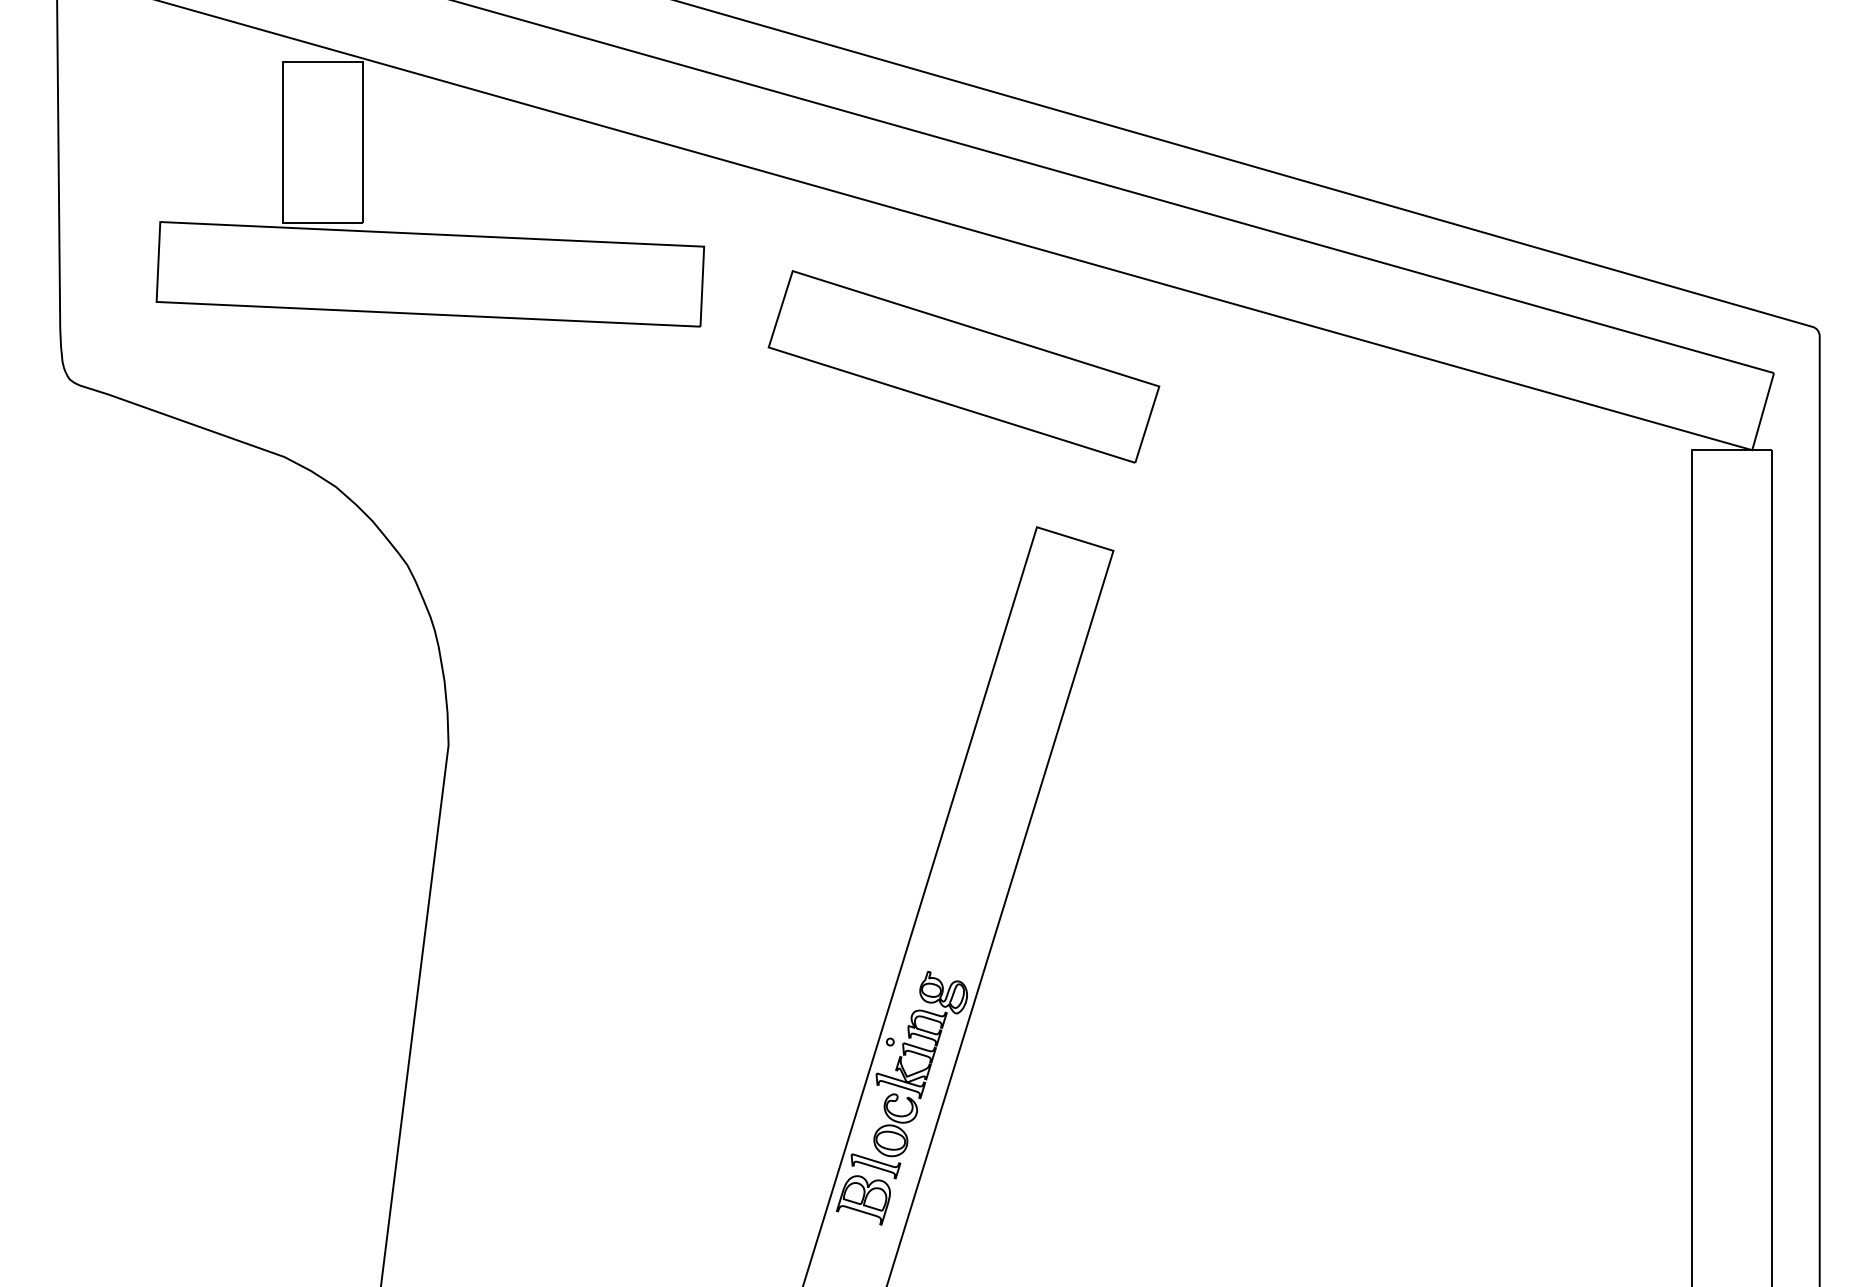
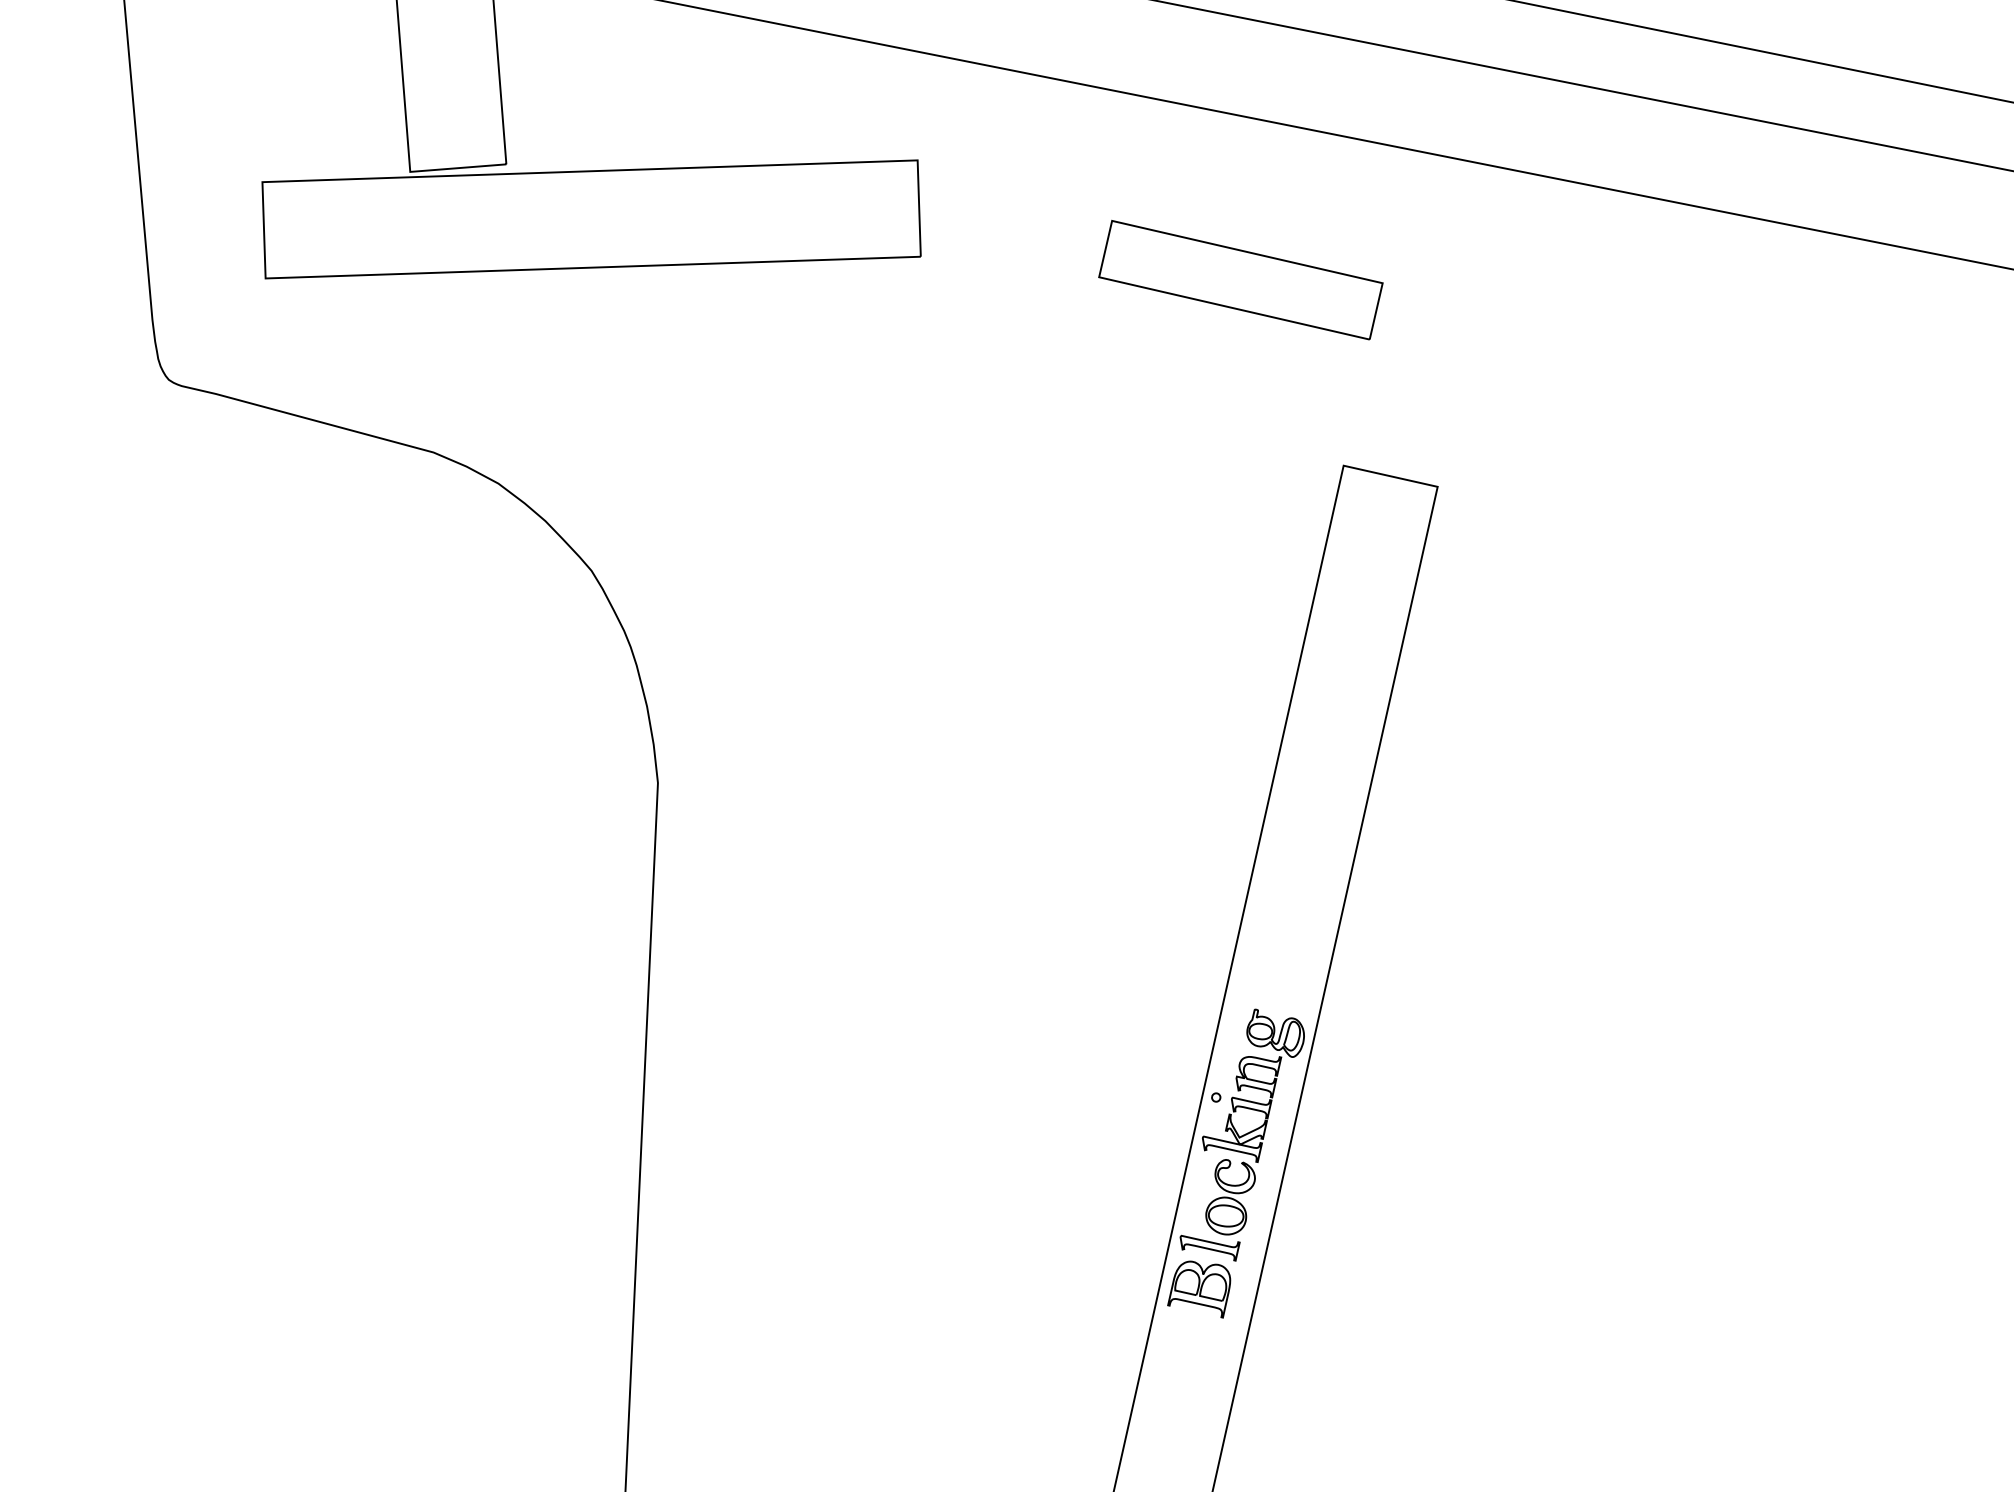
part: (963, 366) -> (1240, 279), size x0.6

